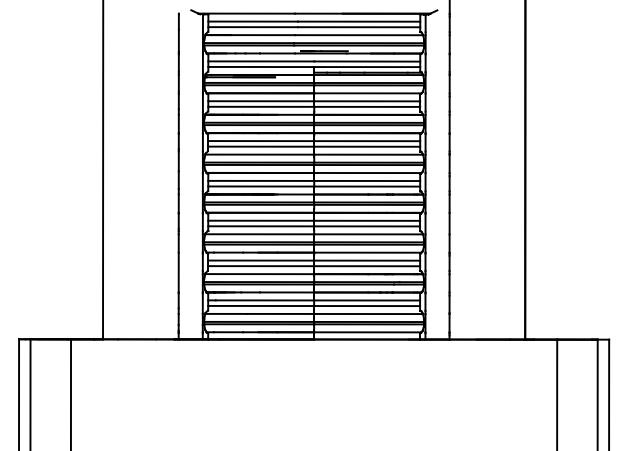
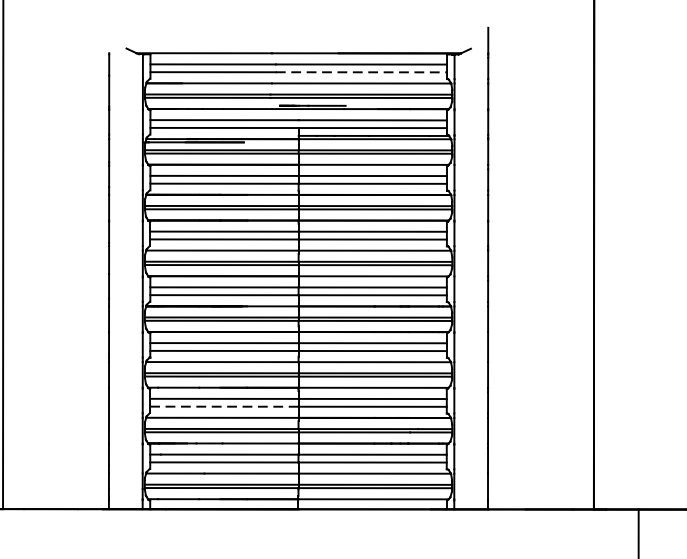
line: (359, 27) -> (361, 72), solid -> dashed
line: (261, 266) -> (224, 407), solid -> dashed

